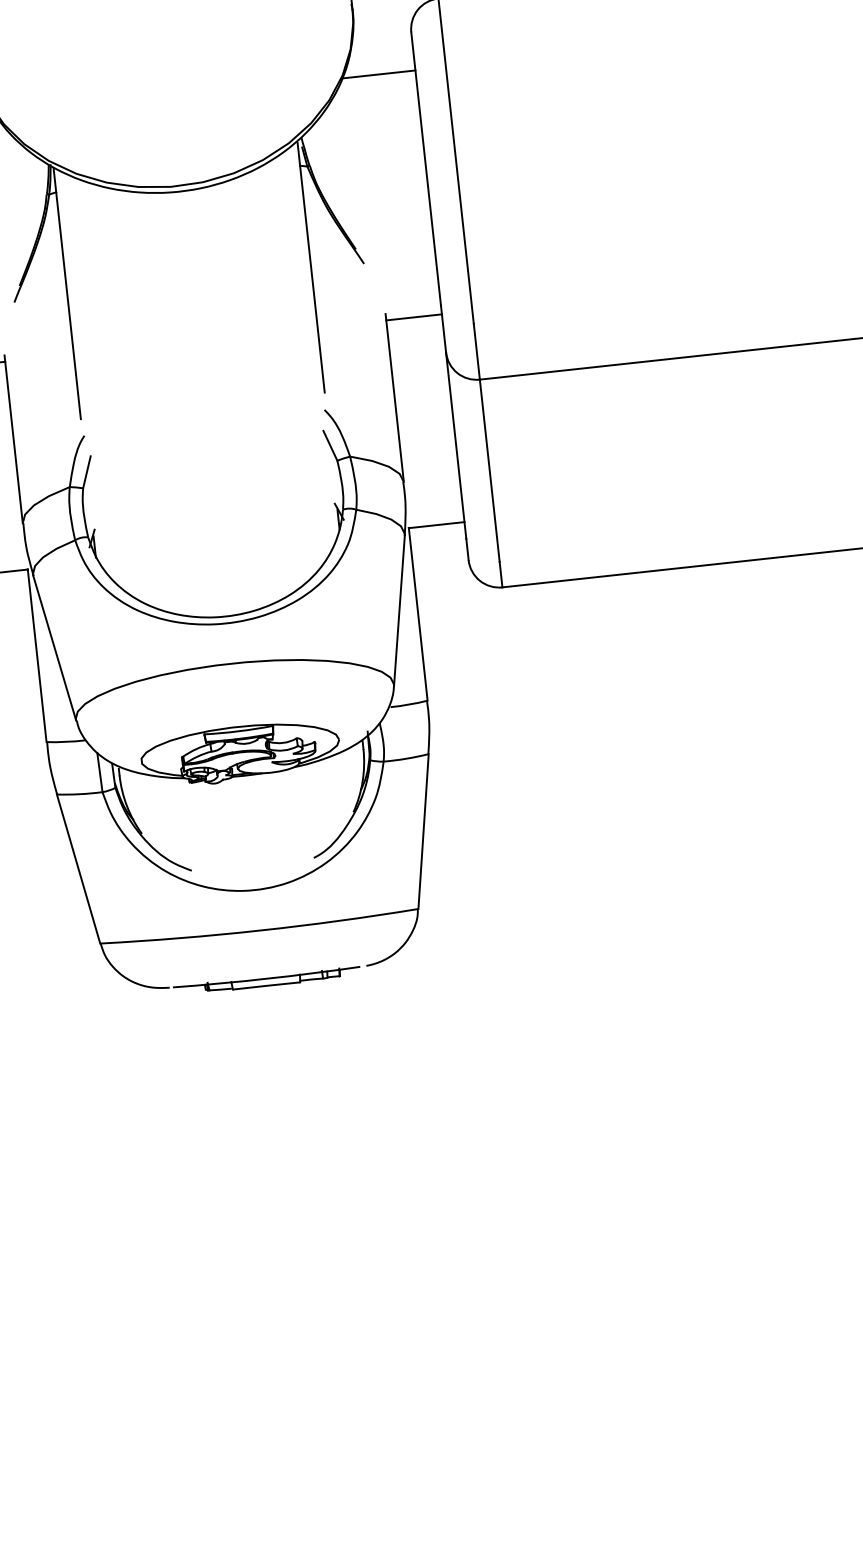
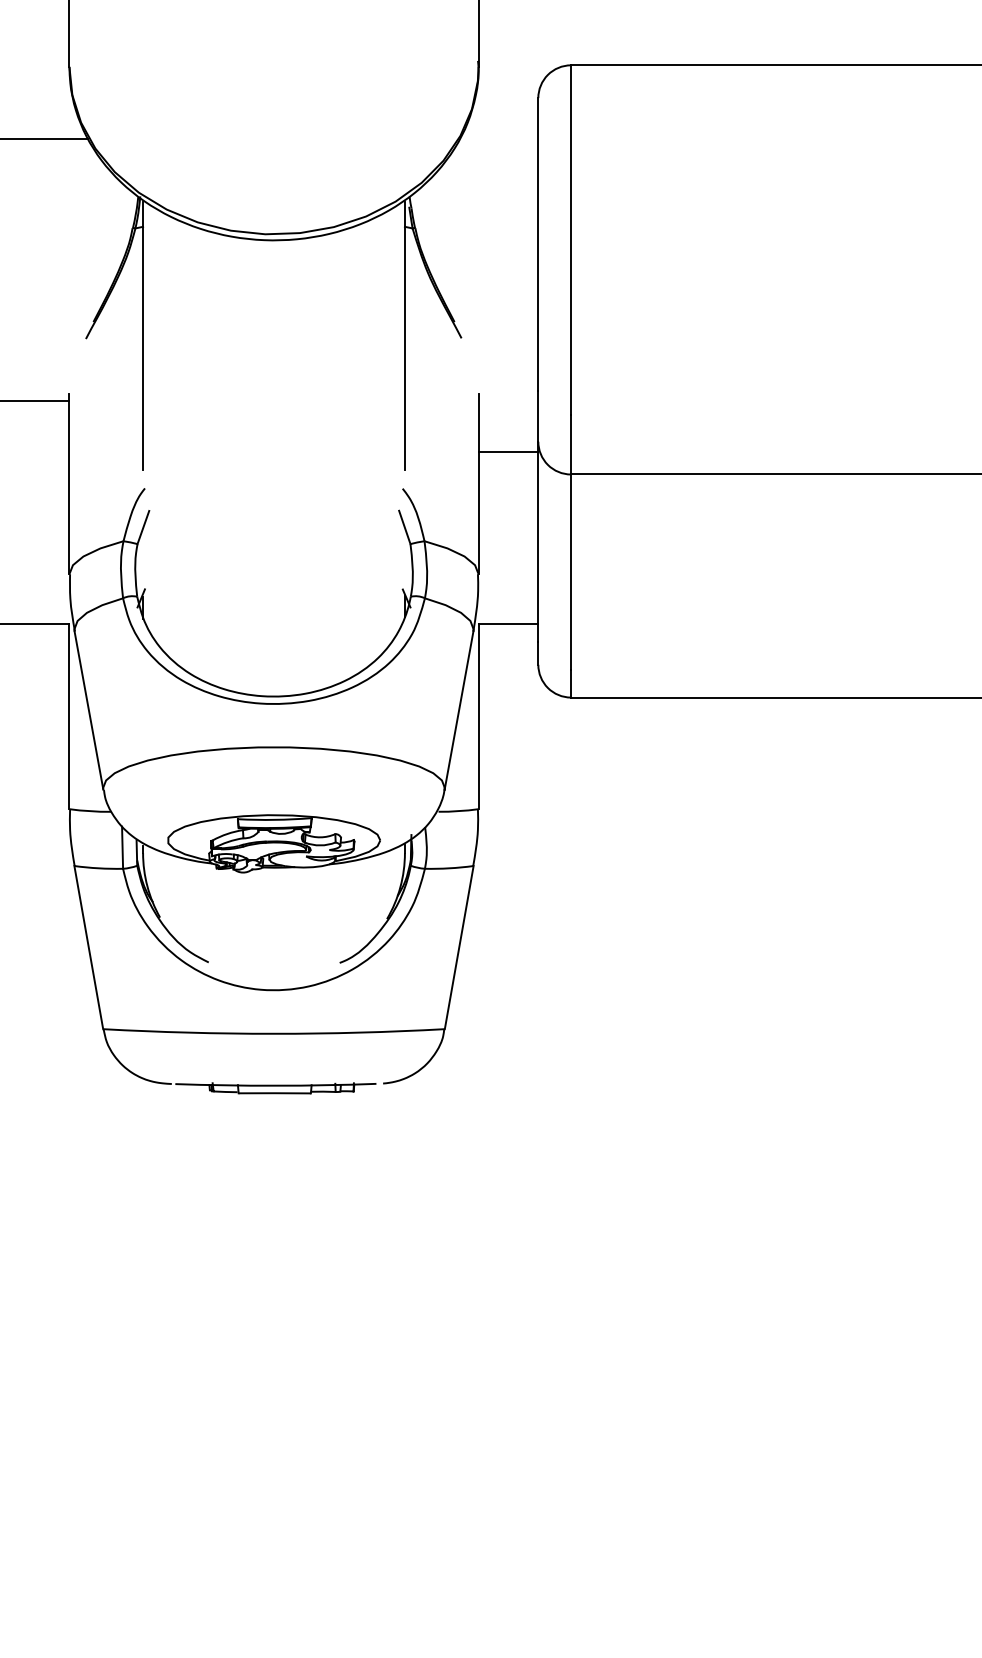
line: (378, 74) -> (498, 138), removed
line: (414, 317) -> (508, 451), moved

